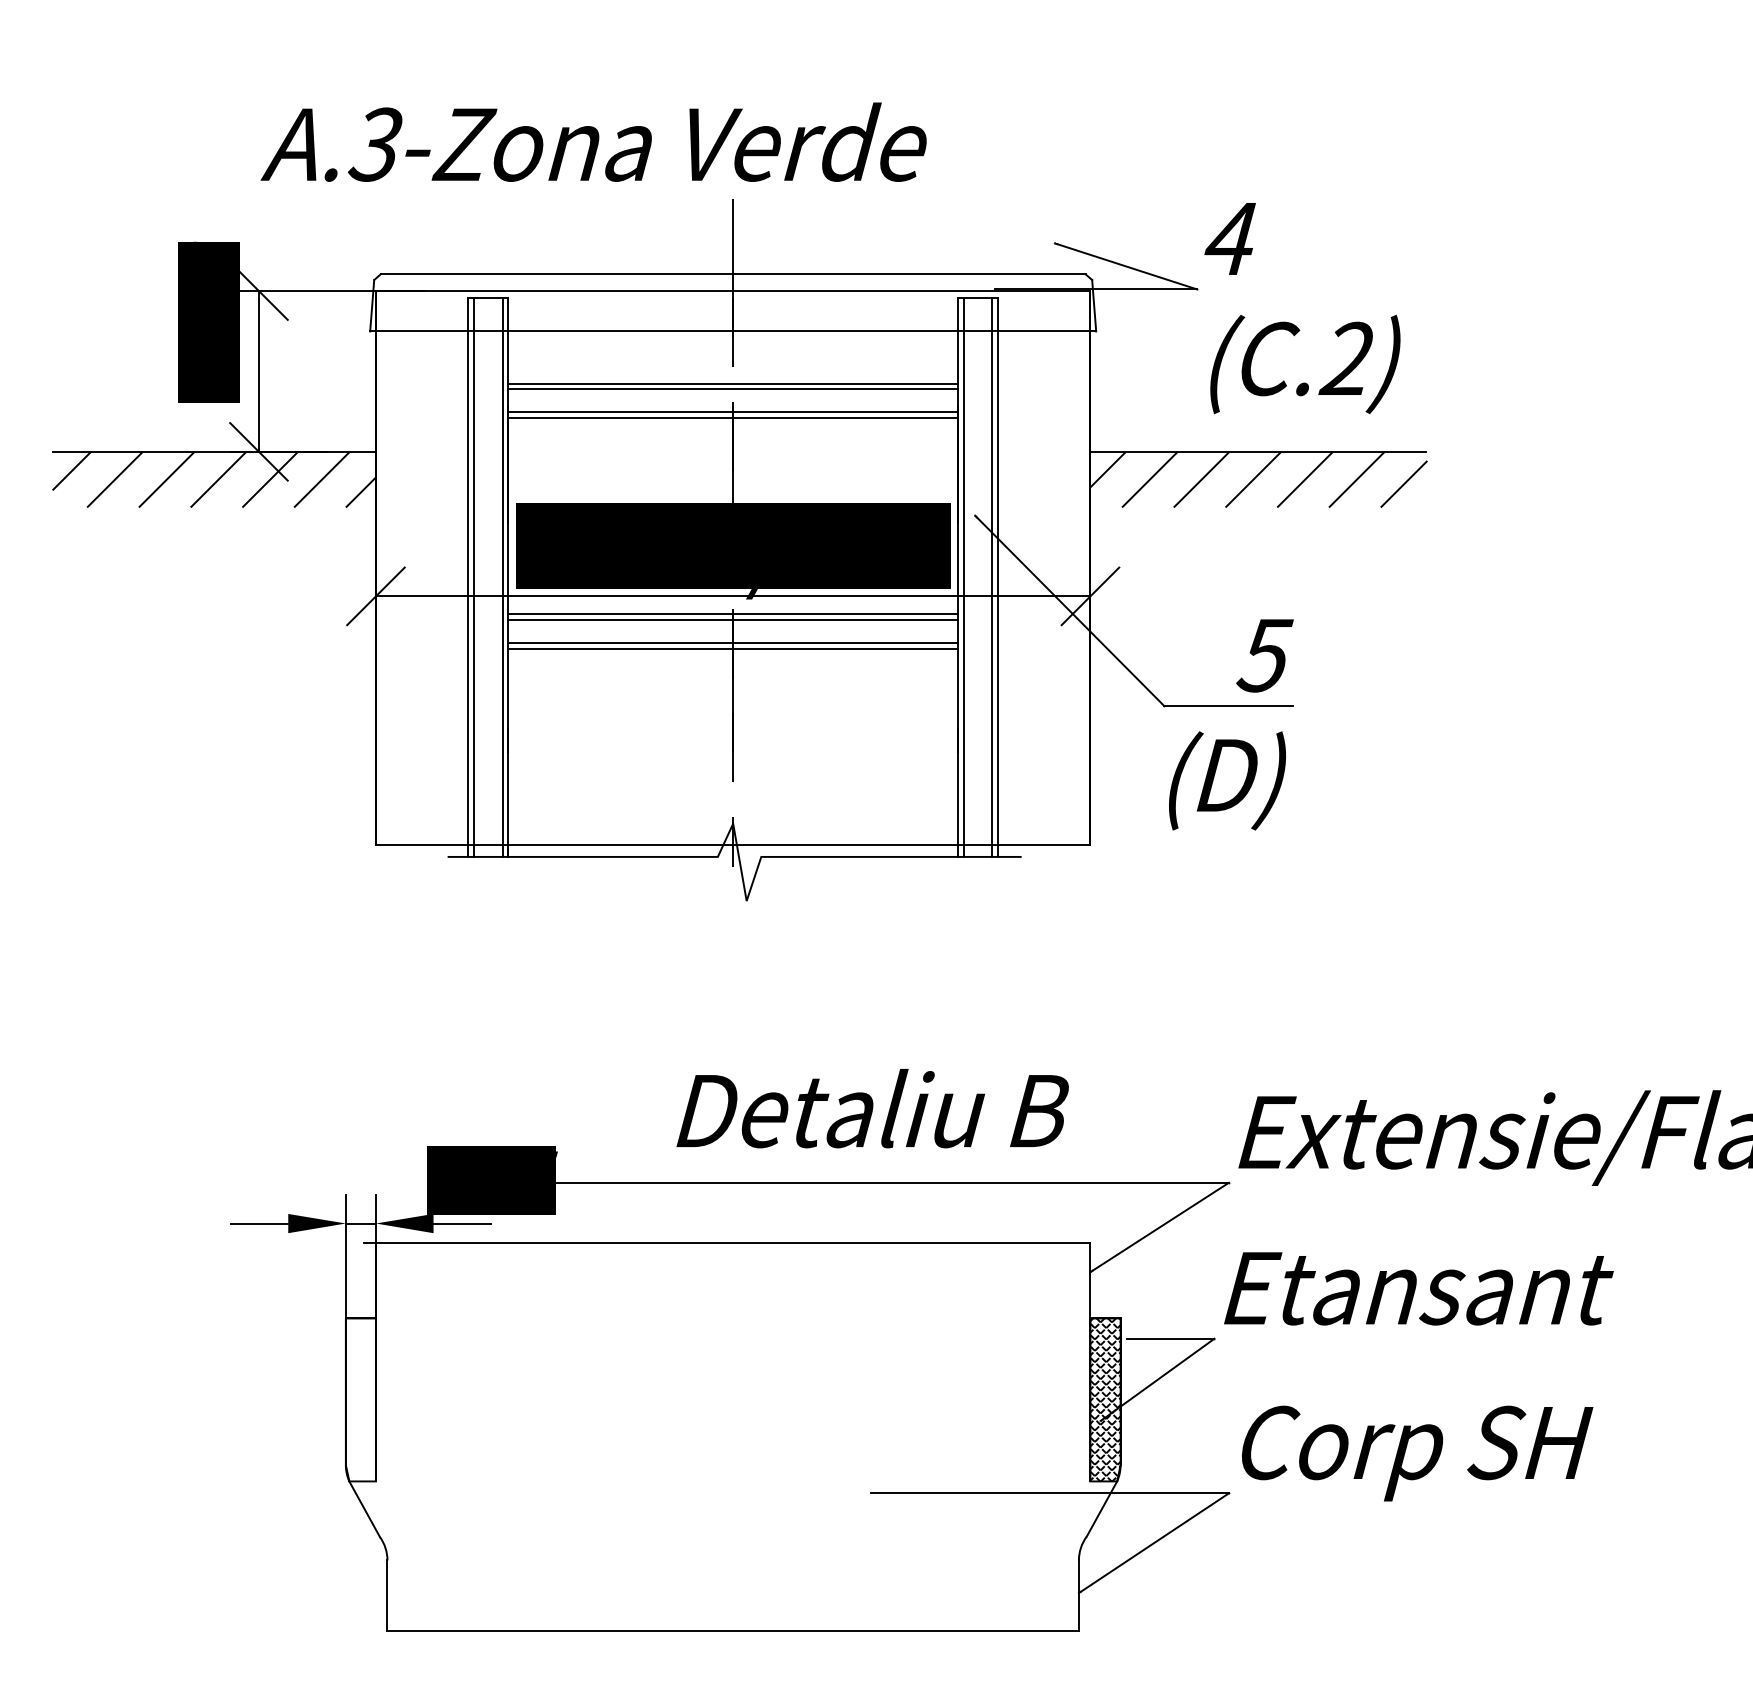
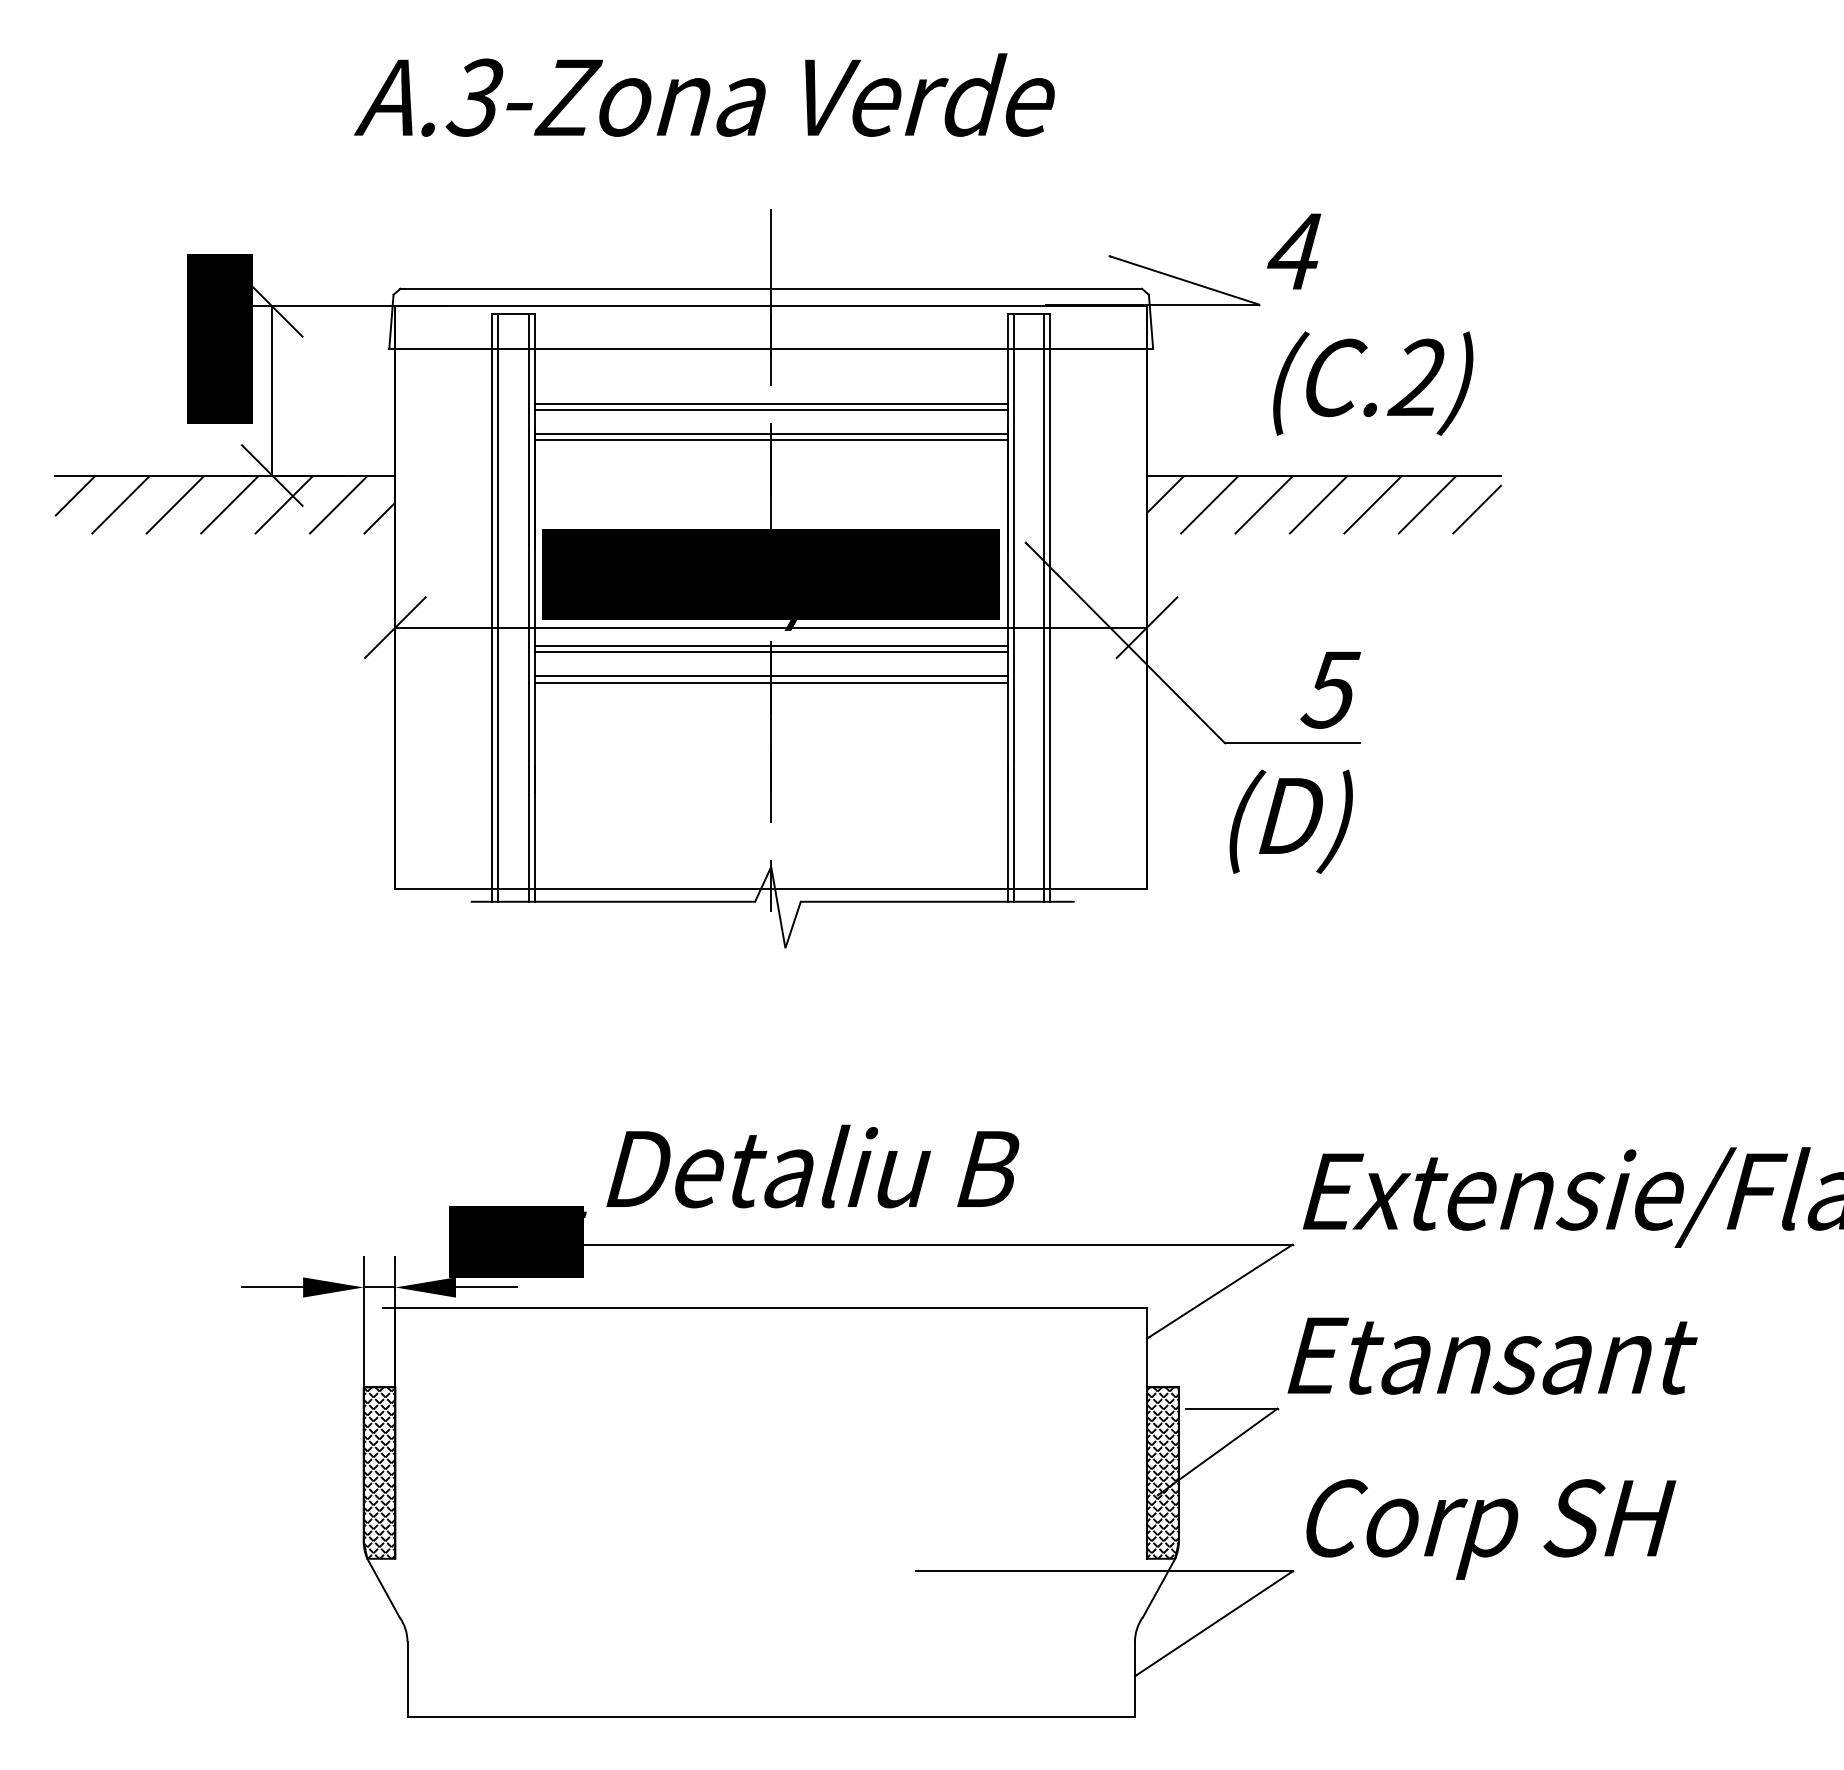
text: (593, 141) -> (704, 94), moved
text: (872, 1108) -> (812, 1166), moved
hatch: (360, 1399) -> (379, 1472), added

